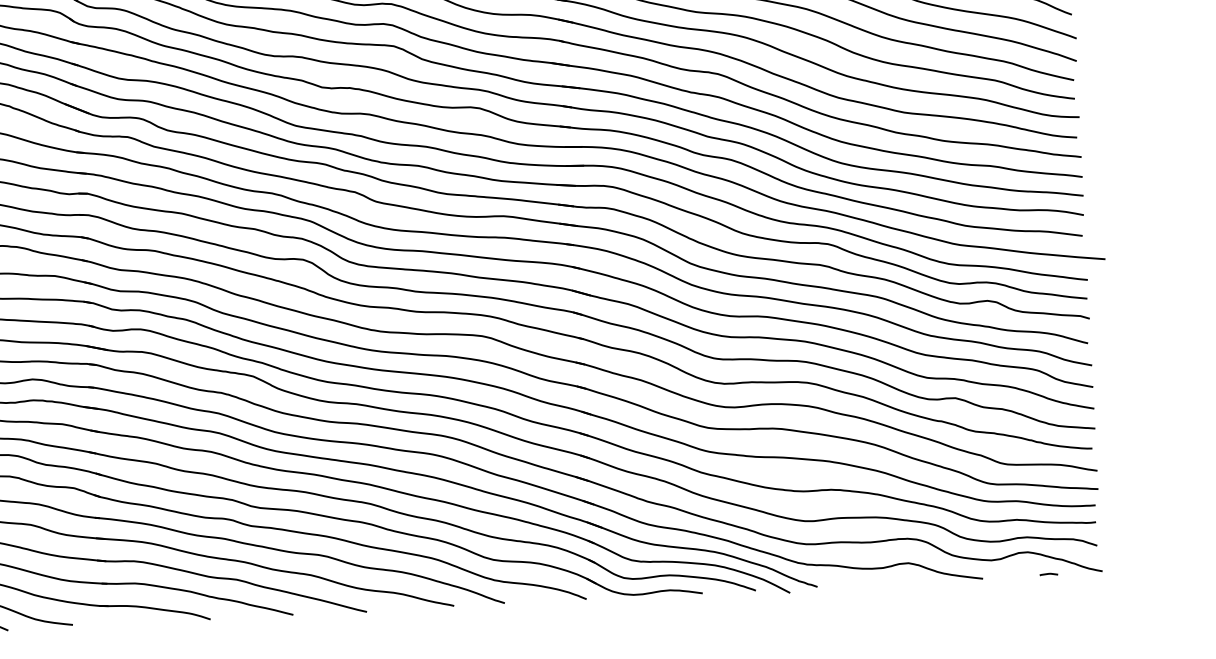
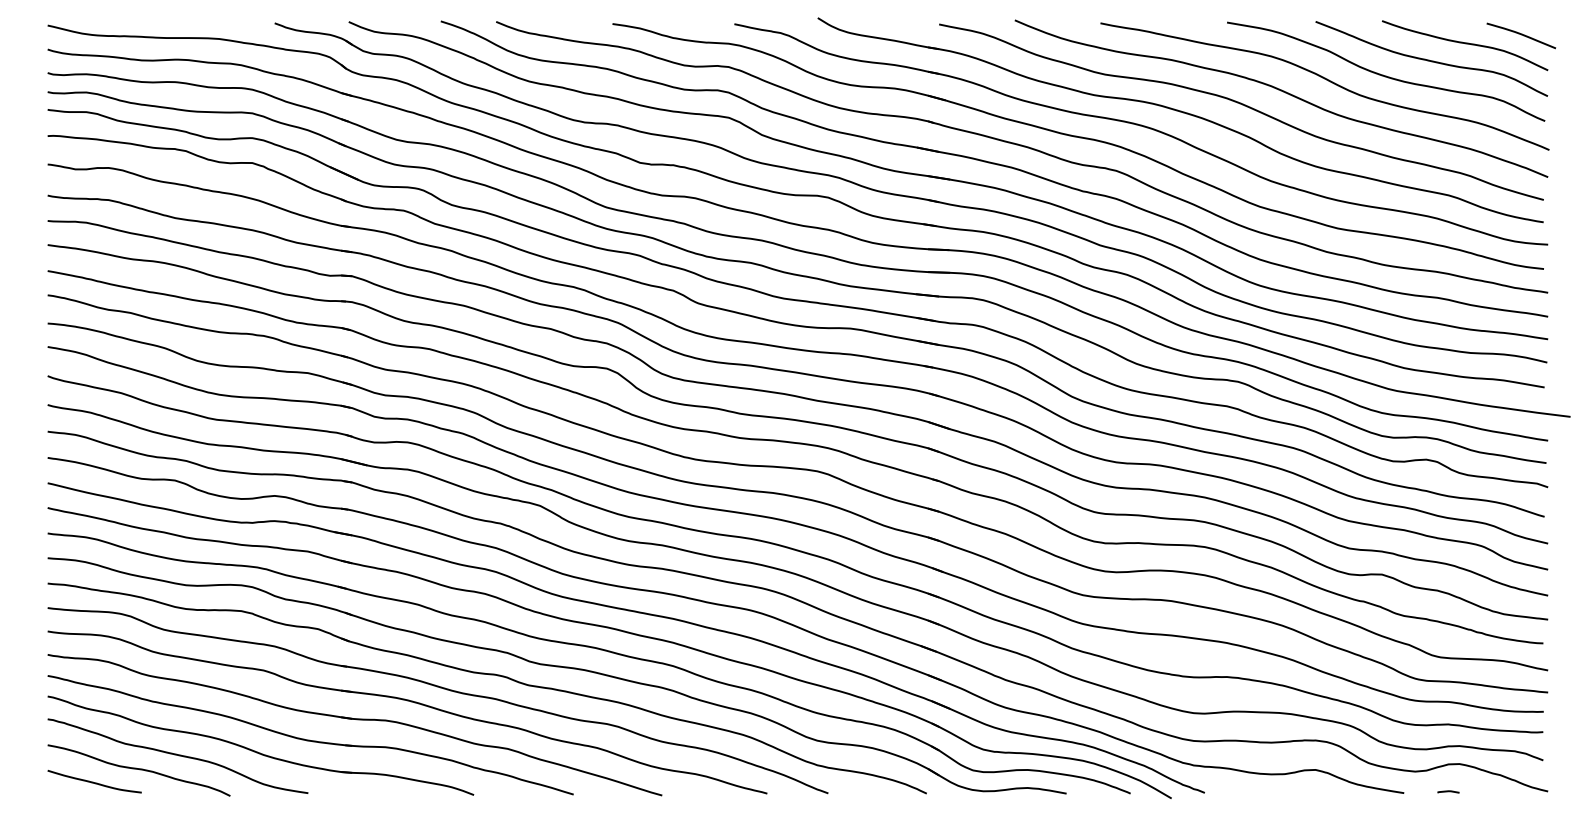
line: (1048, 574) -> (1448, 791), moved

